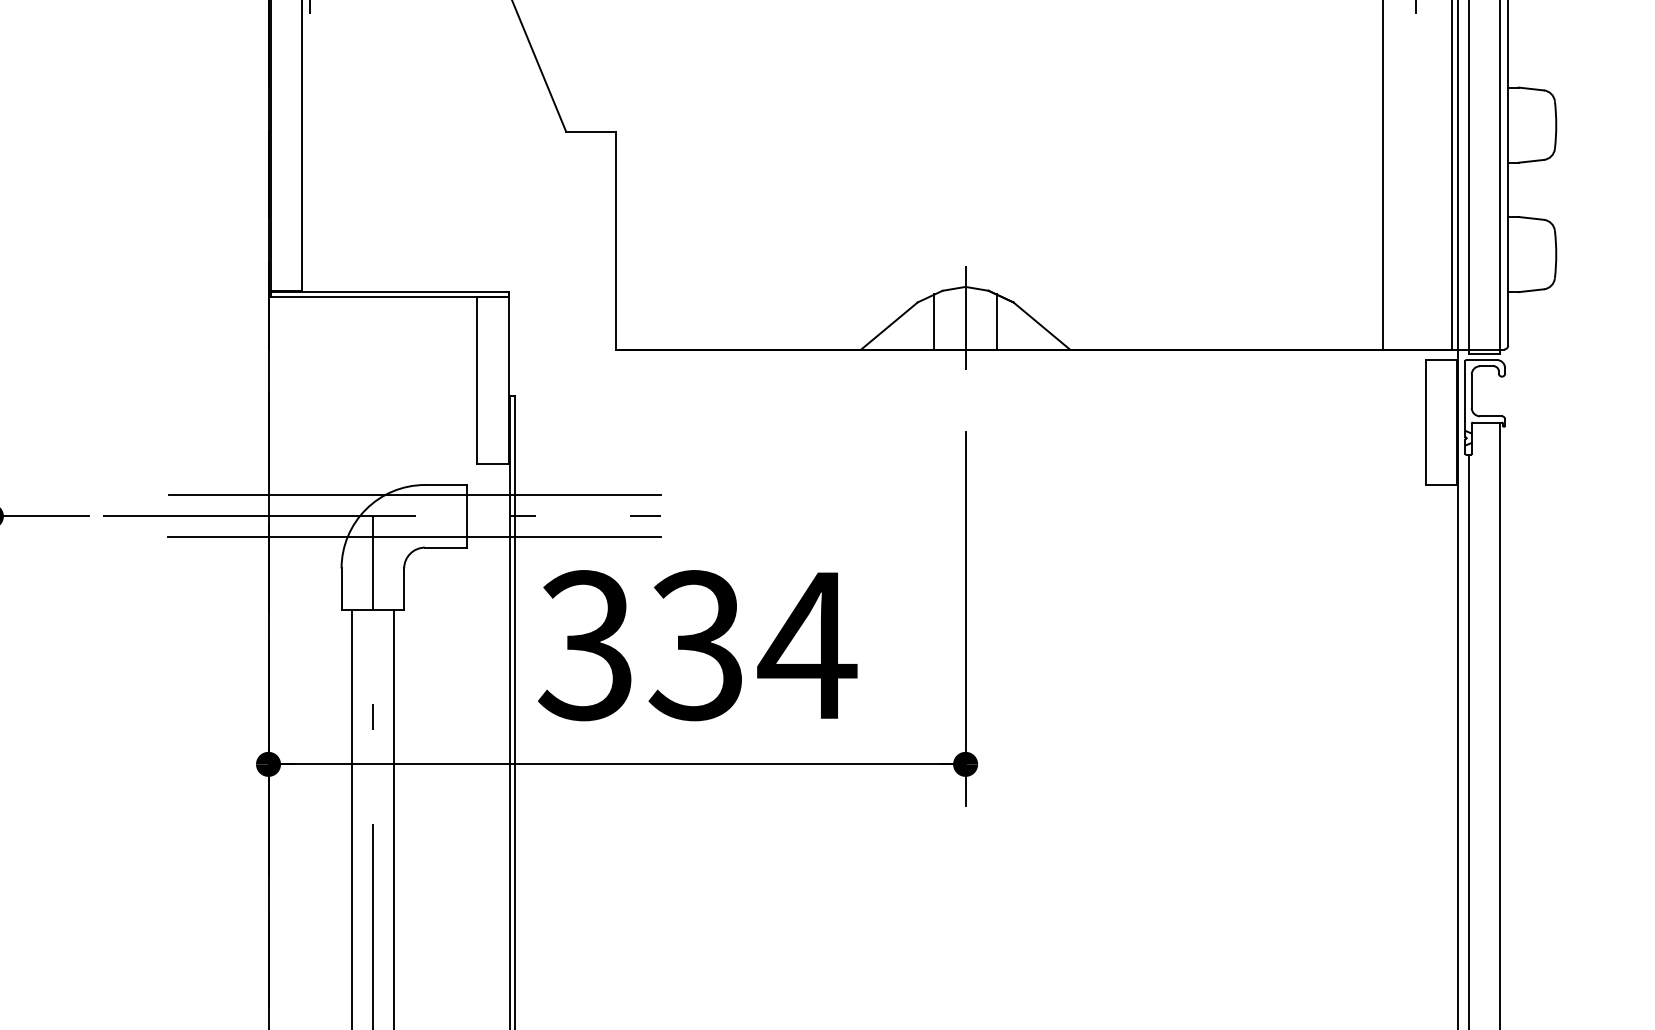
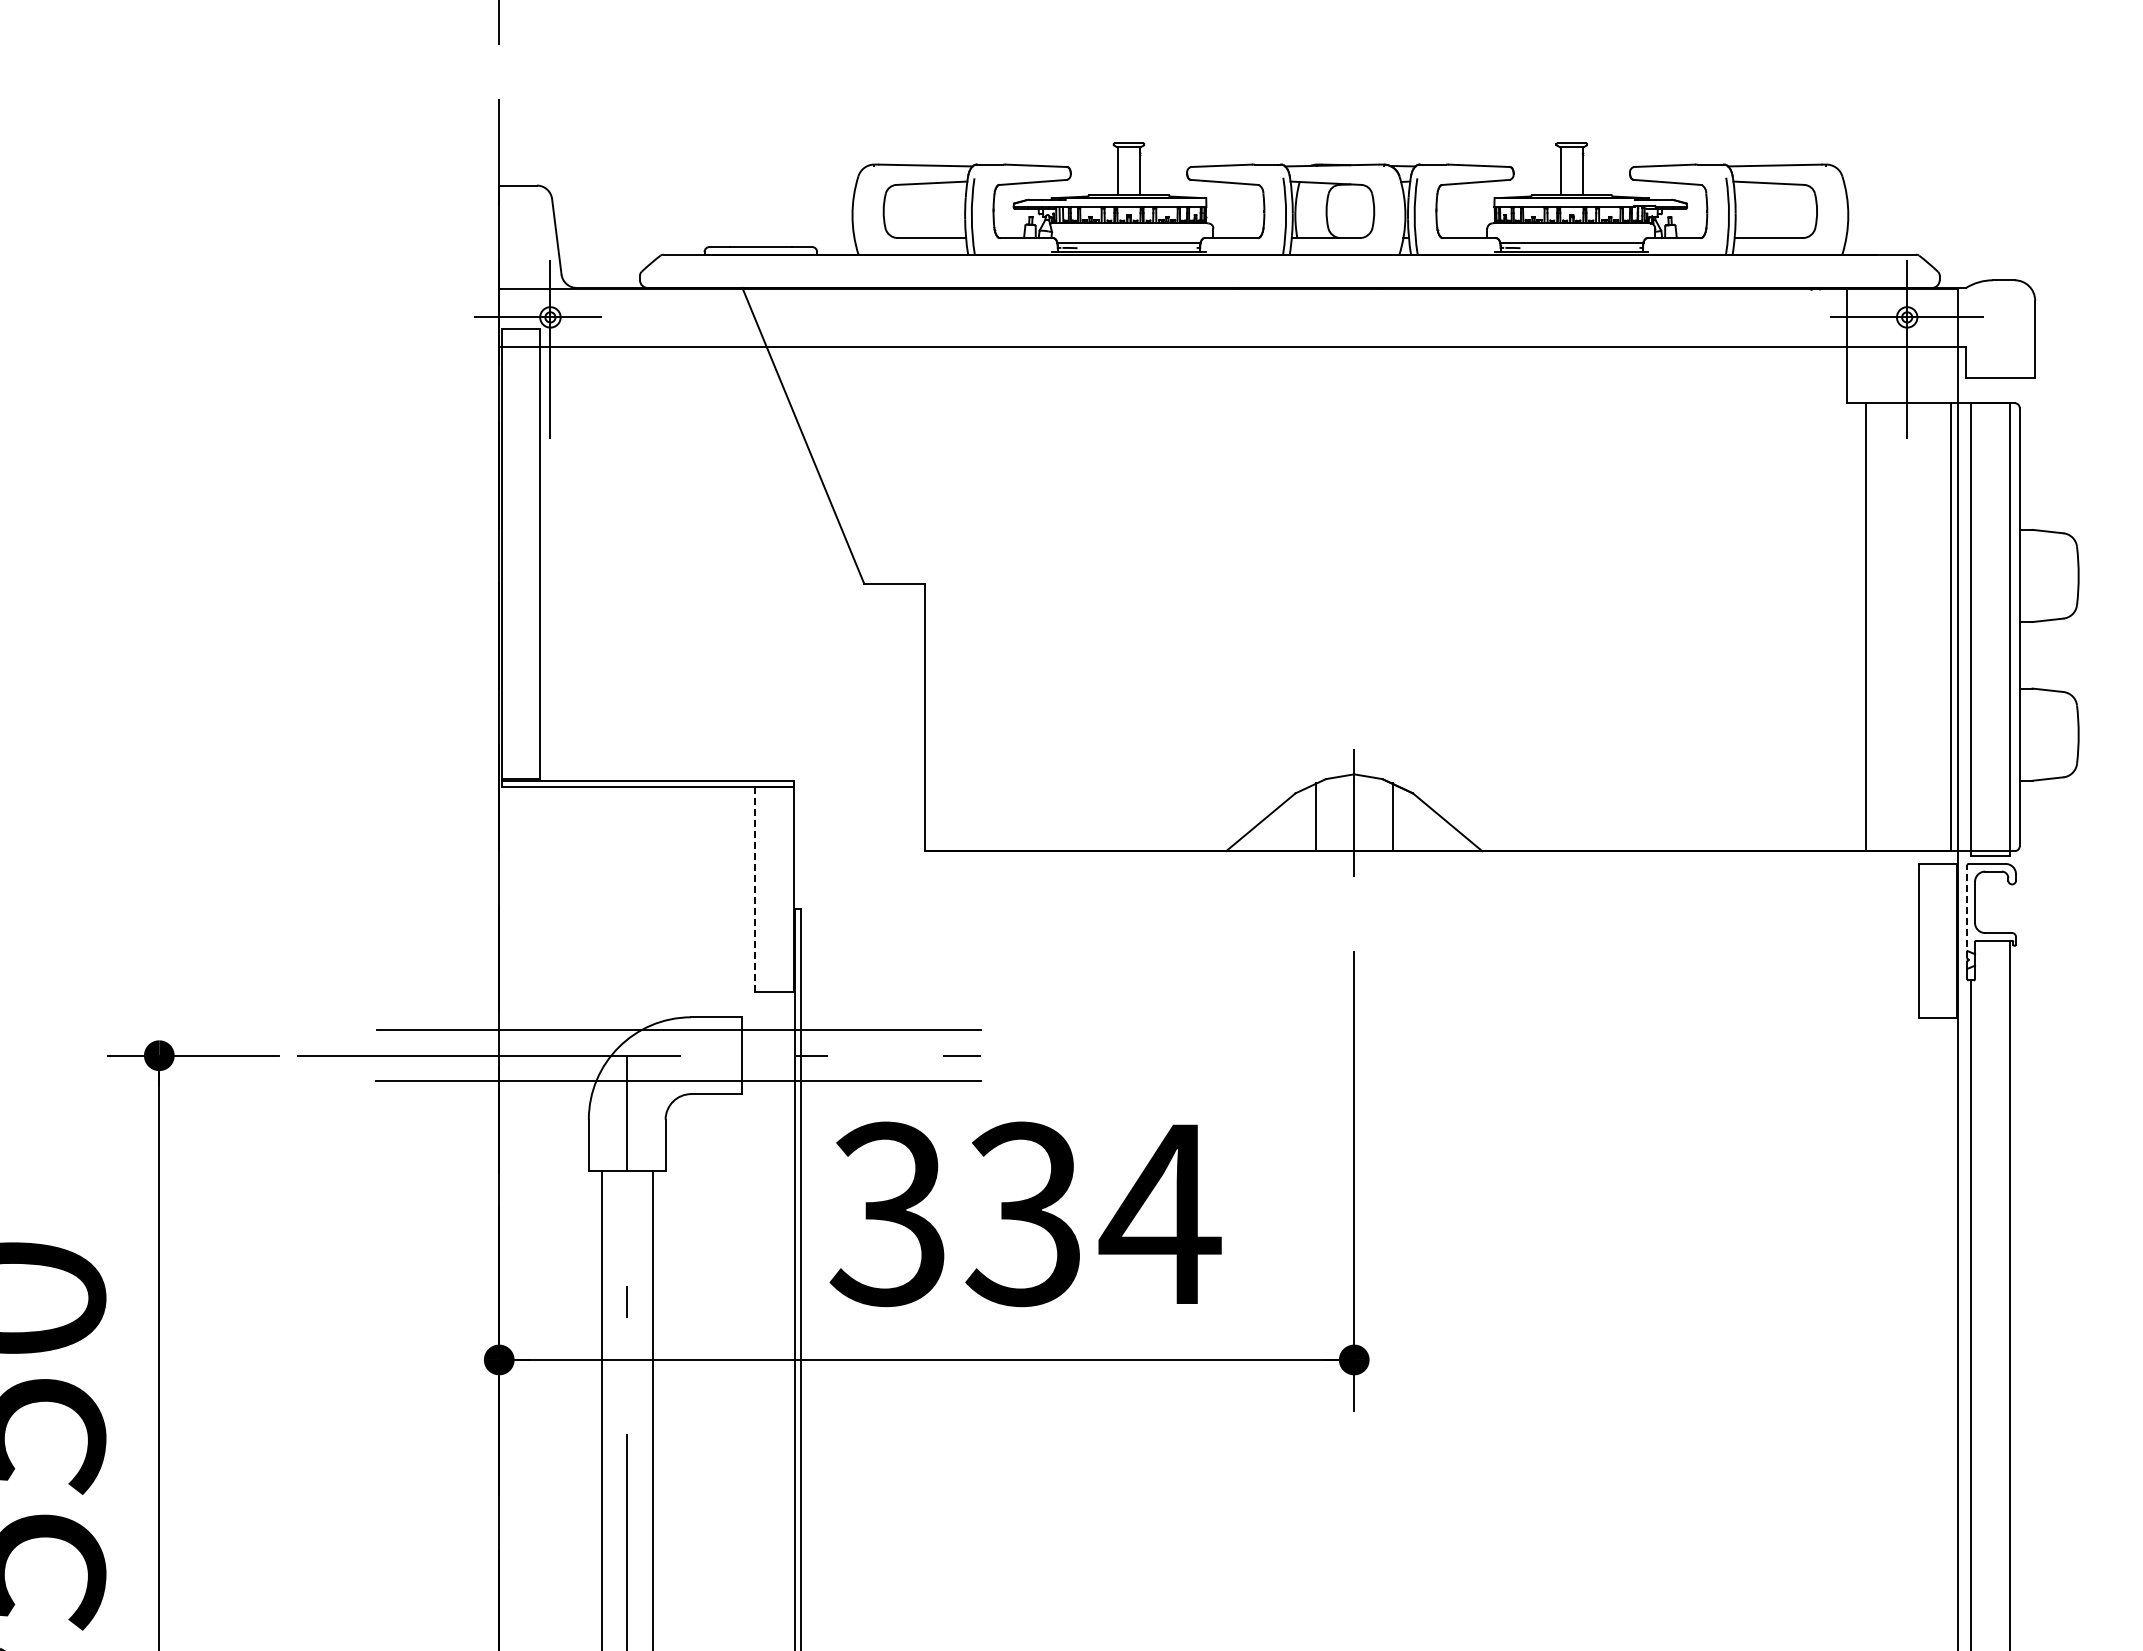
line: (477, 381) -> (755, 890), solid -> dashed
line: (1465, 398) -> (1967, 911), solid -> dashed

